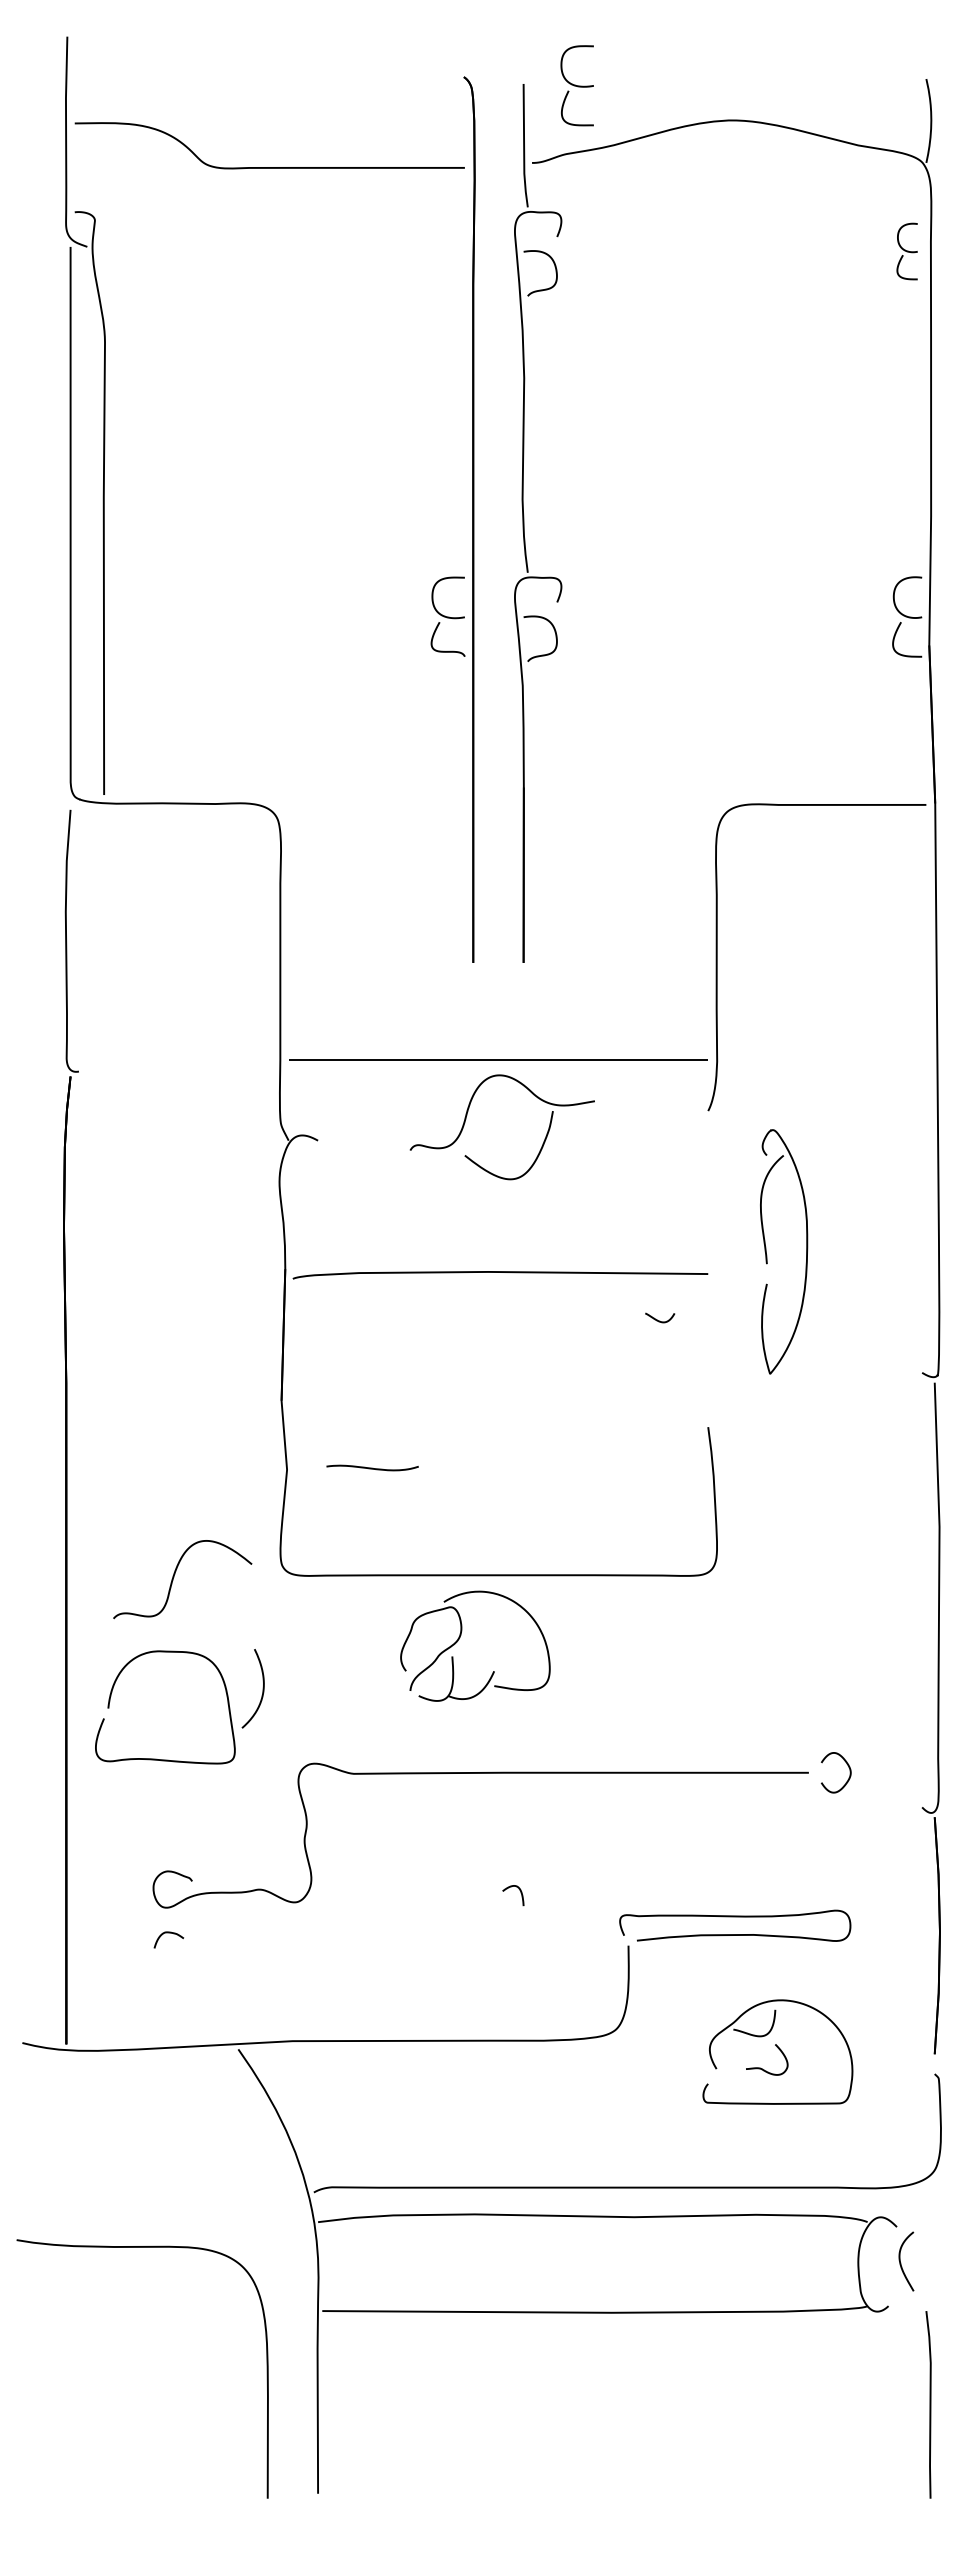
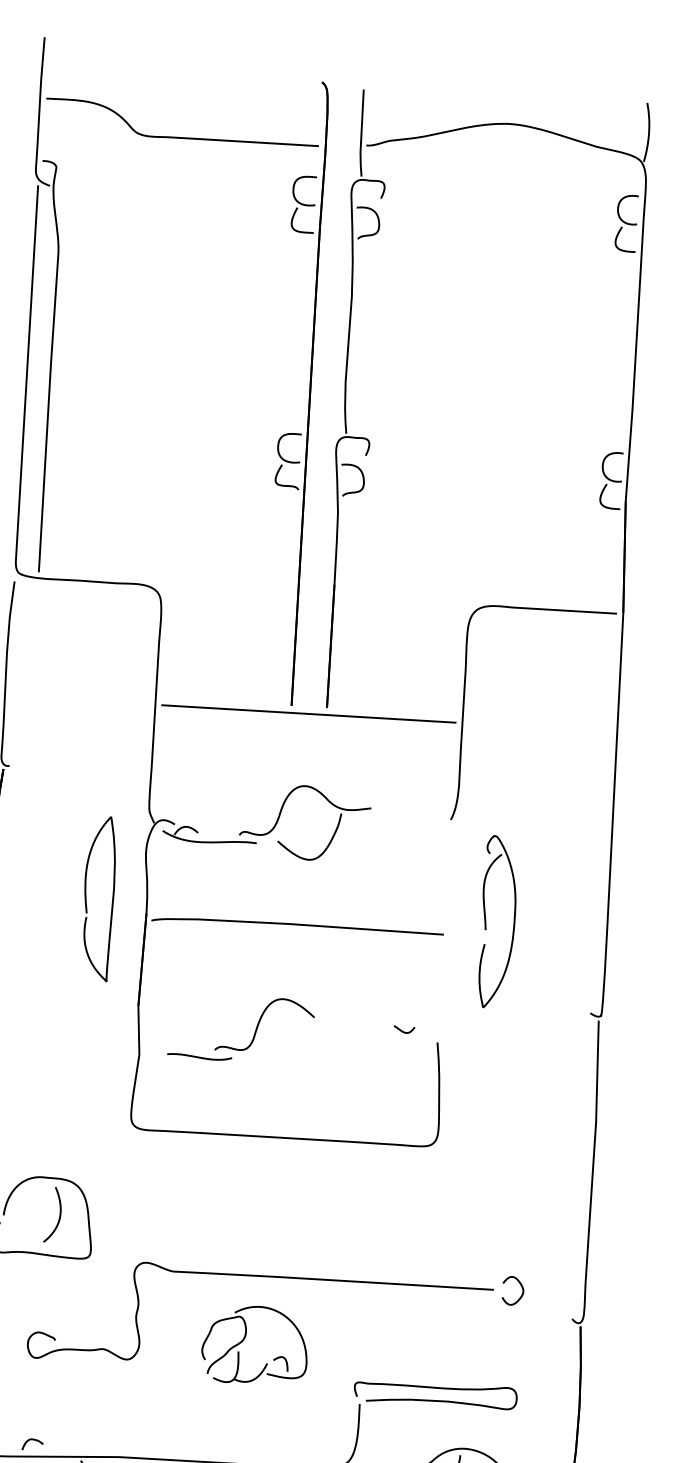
part: (576, 85) -> (303, 204), moved
part: (907, 251) -> (626, 223), size x1.43
line: (498, 1059) -> (308, 713), moved
part: (368, 1162) -> (209, 842), added
curve: (199, 1256) -> (86, 901), added
curve: (659, 1320) -> (403, 1031), moved
curve: (174, 1577) -> (259, 1023), moved
part: (460, 1637) -> (244, 1338), moved
curve: (262, 1688) -> (59, 1215), moved
curve: (168, 1933) -> (32, 1440), moved

